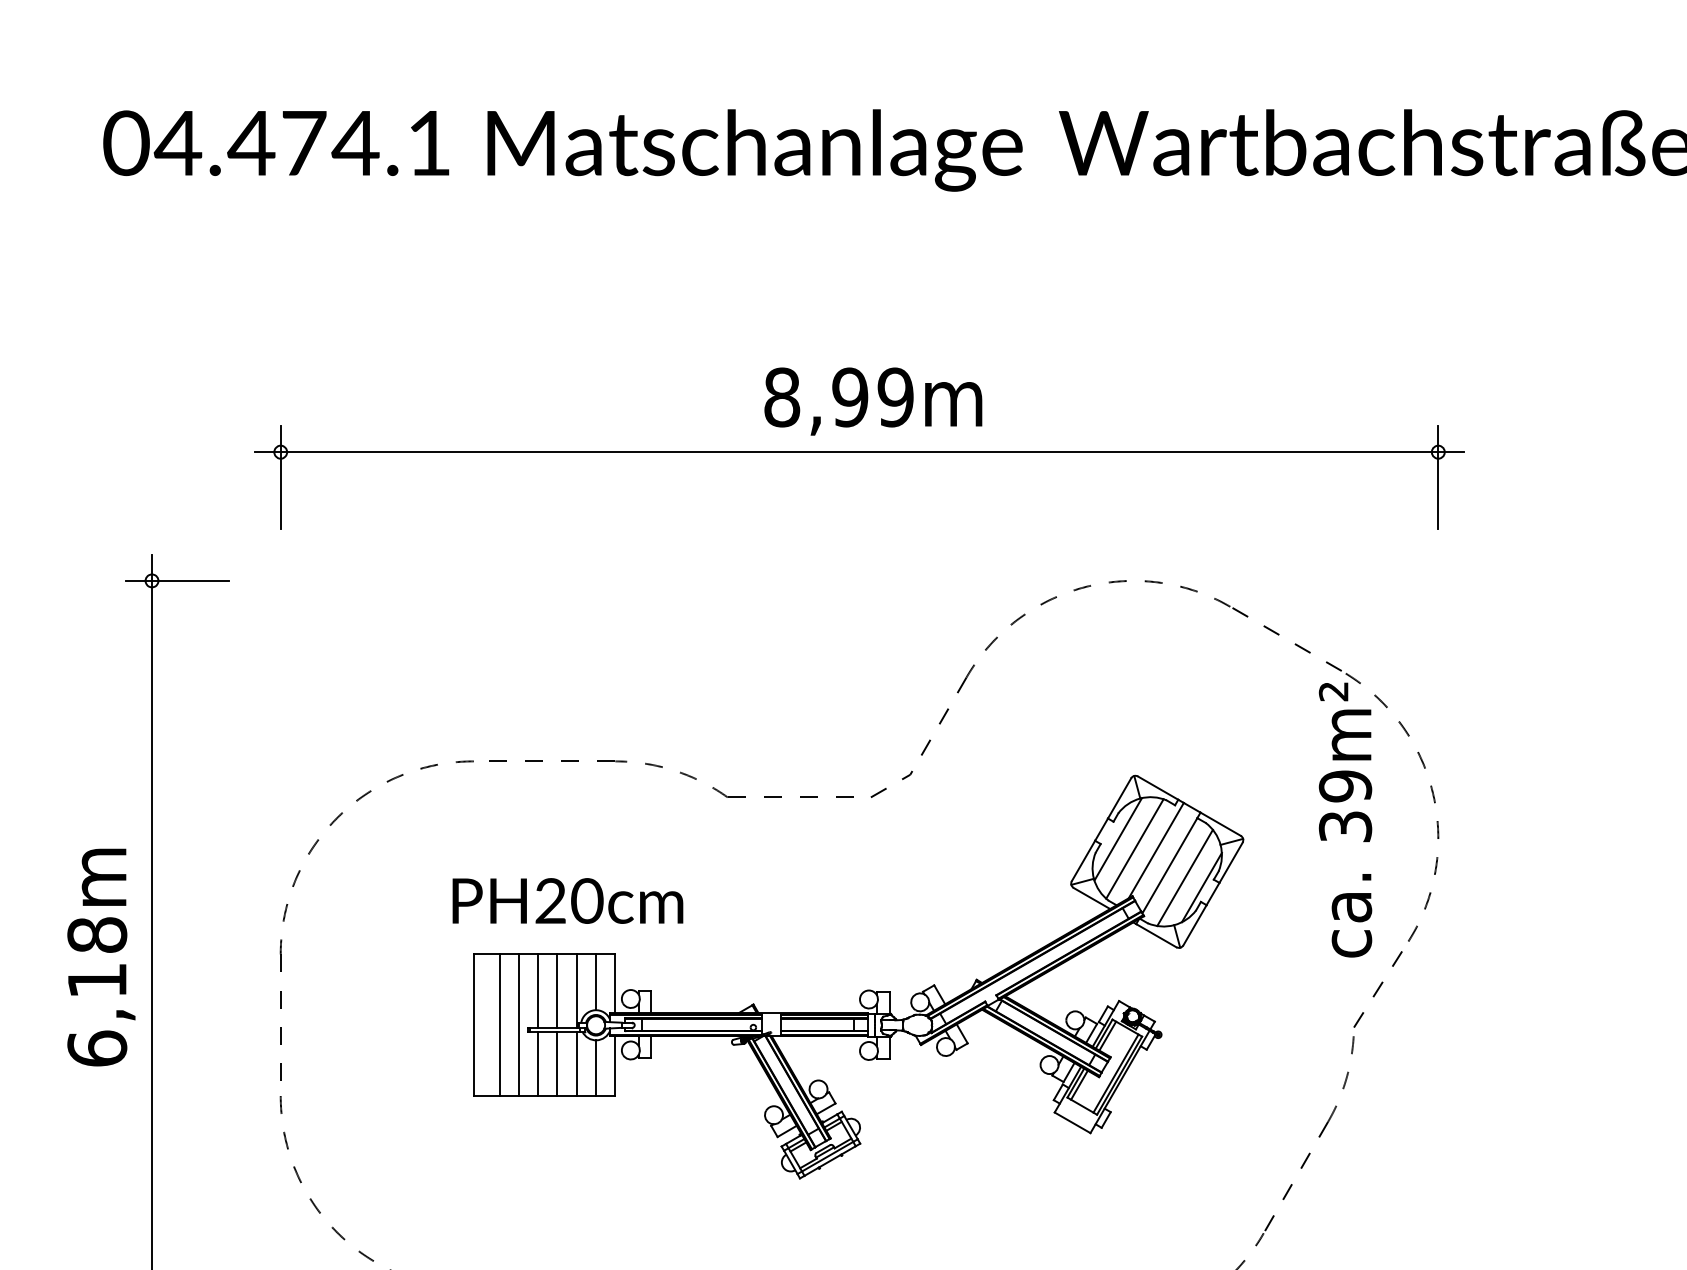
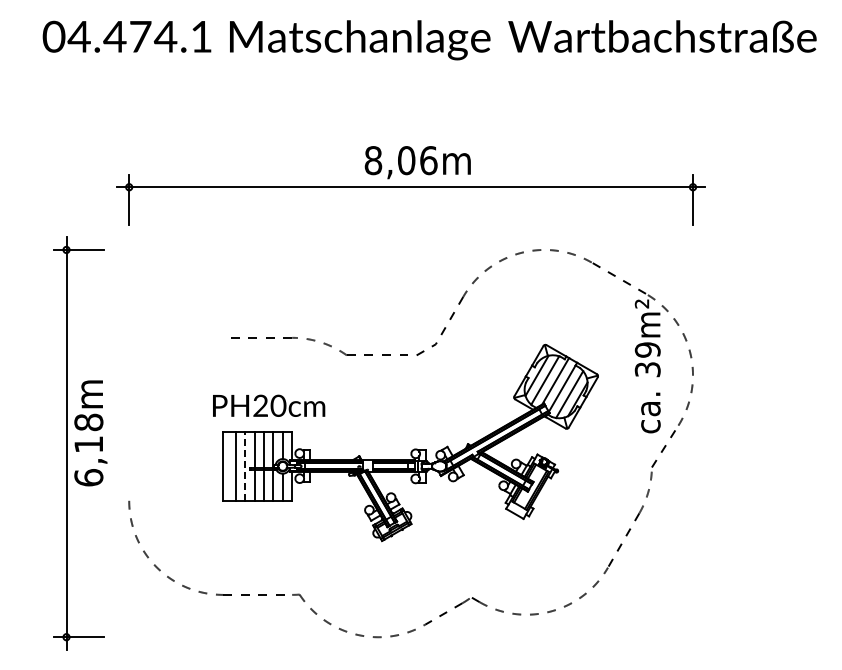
text: (872, 397) -> (417, 160), 8,99m -> 8,06m
part: (297, 881) -> (137, 396), removed
text: (100, 957) -> (90, 433), moved
line: (519, 1023) -> (245, 465), solid -> dashed

